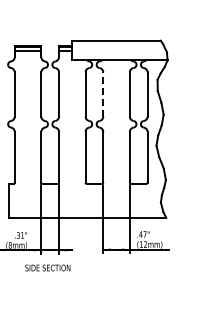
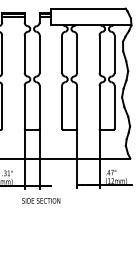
line: (103, 94) -> (77, 54), dashed -> solid
text: (47, 267) -> (40, 200), moved

